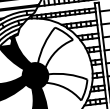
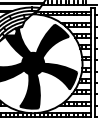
fill: (54, 46) -> (52, 40), added
fill: (67, 86) -> (59, 76), added

